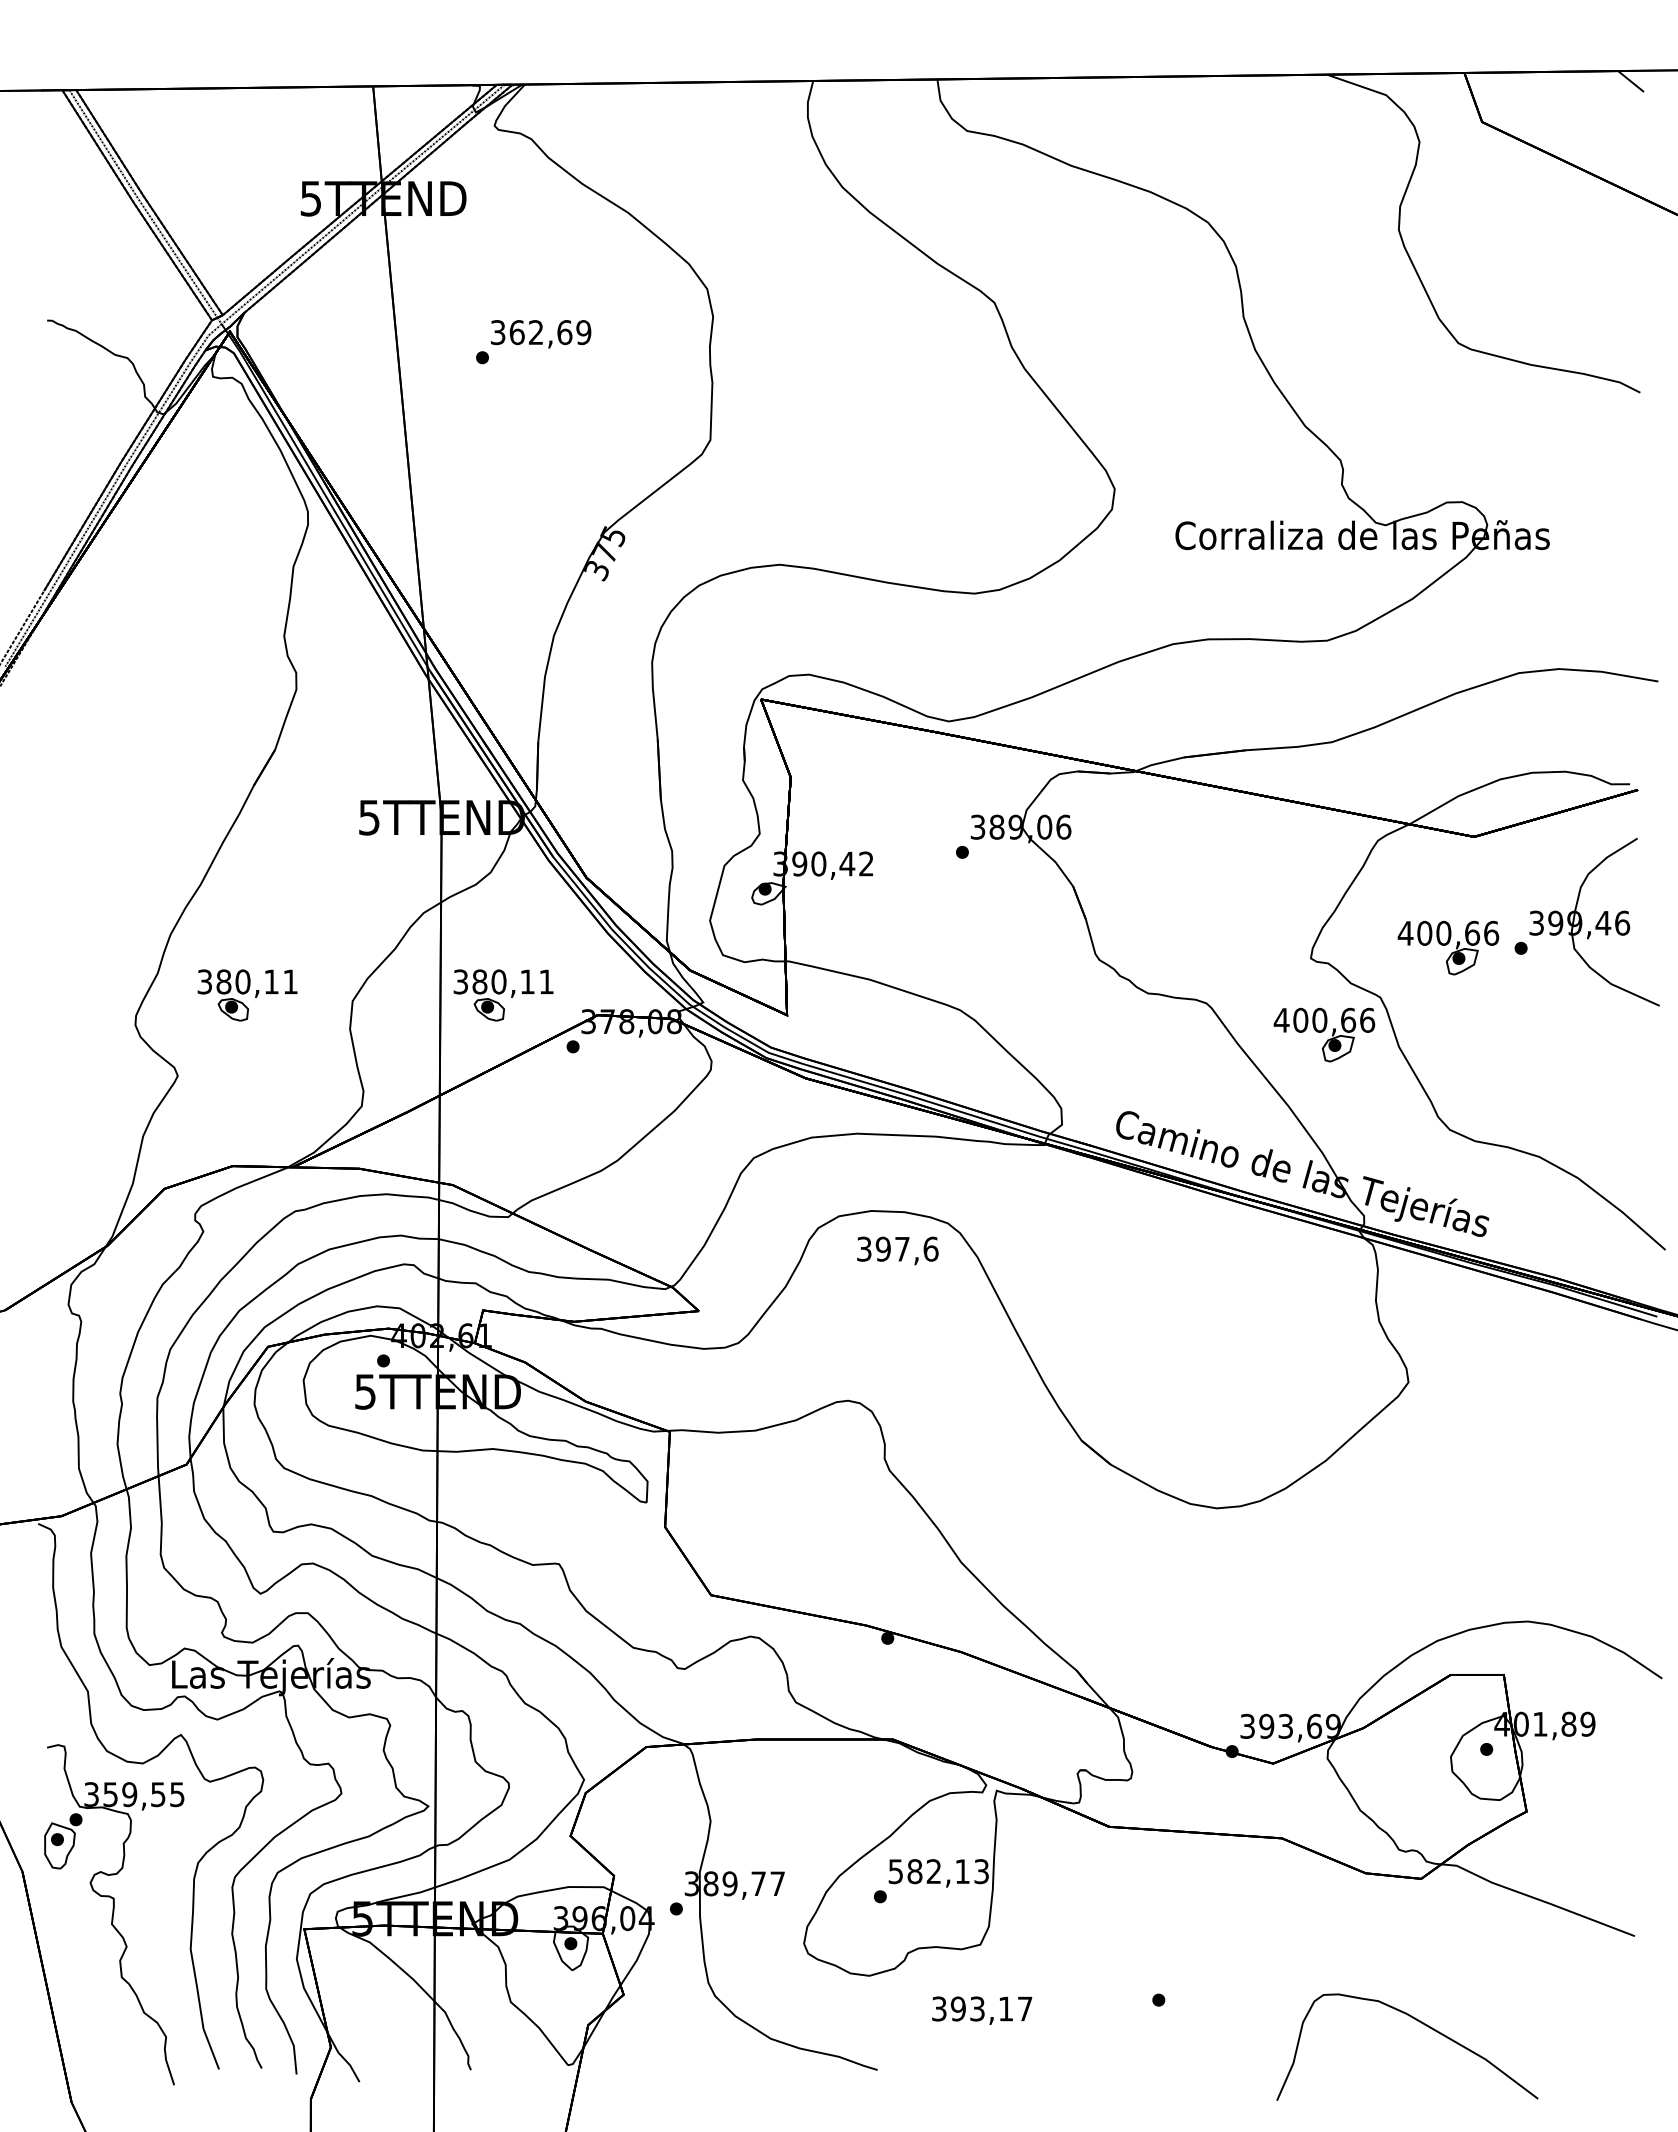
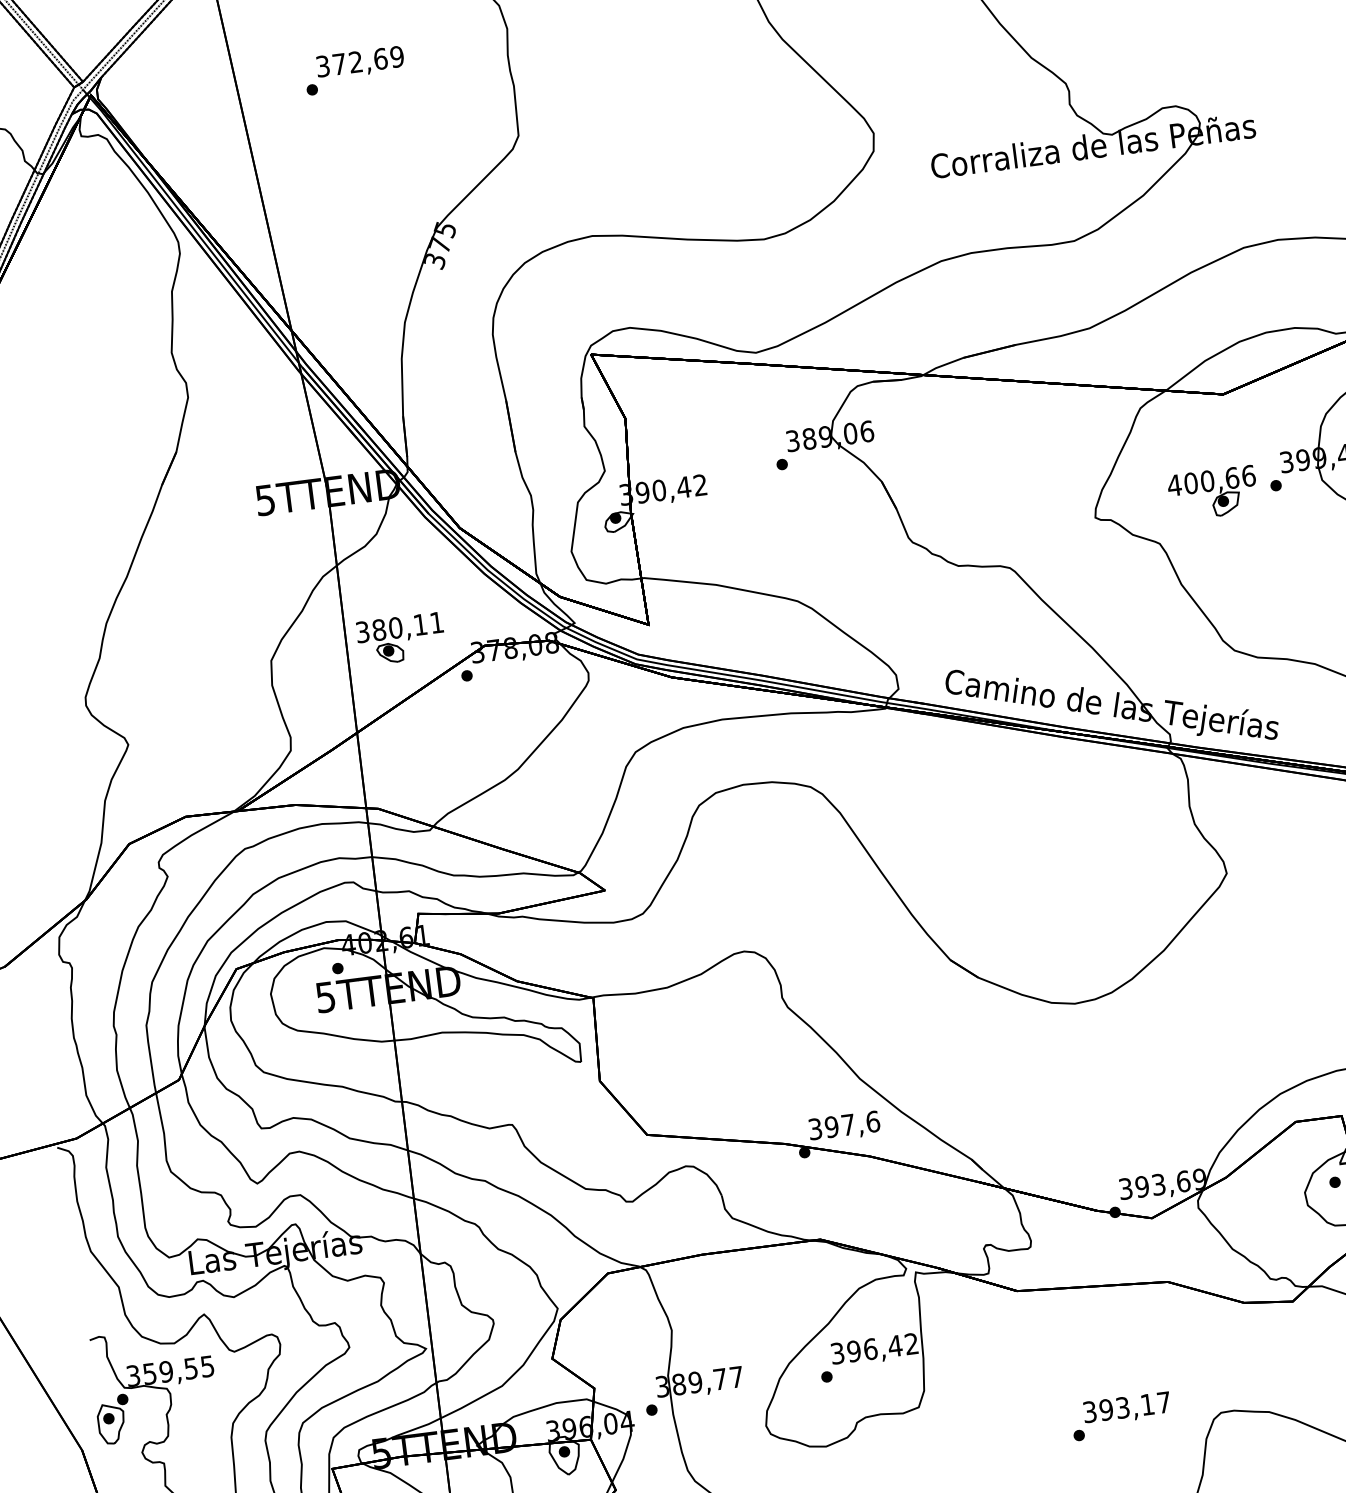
text: (516, 332) -> (338, 64), 362,69 -> 372,69
part: (247, 995) -> (179, 667), removed
part: (1324, 1034) -> (1115, 581), removed
text: (897, 1250) -> (844, 1126), moved
text: (938, 1871) -> (874, 1348), 582,13 -> 396,42
text: (982, 2010) -> (1127, 1408), moved

